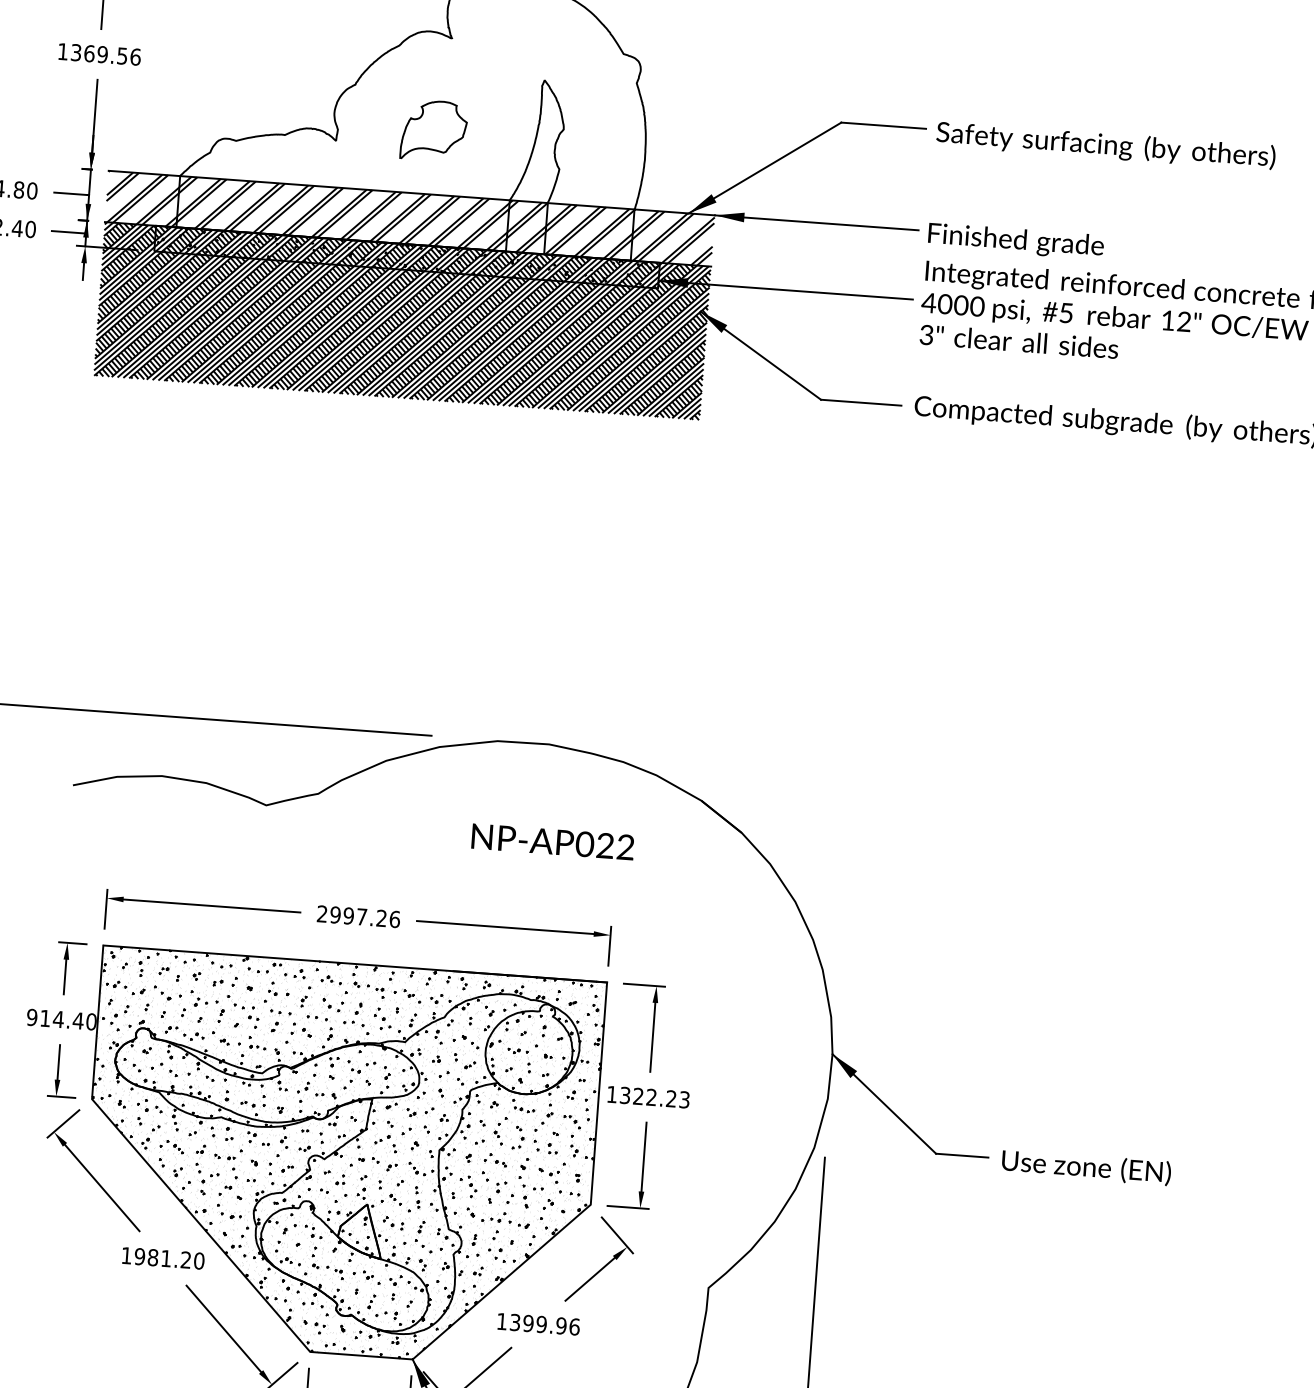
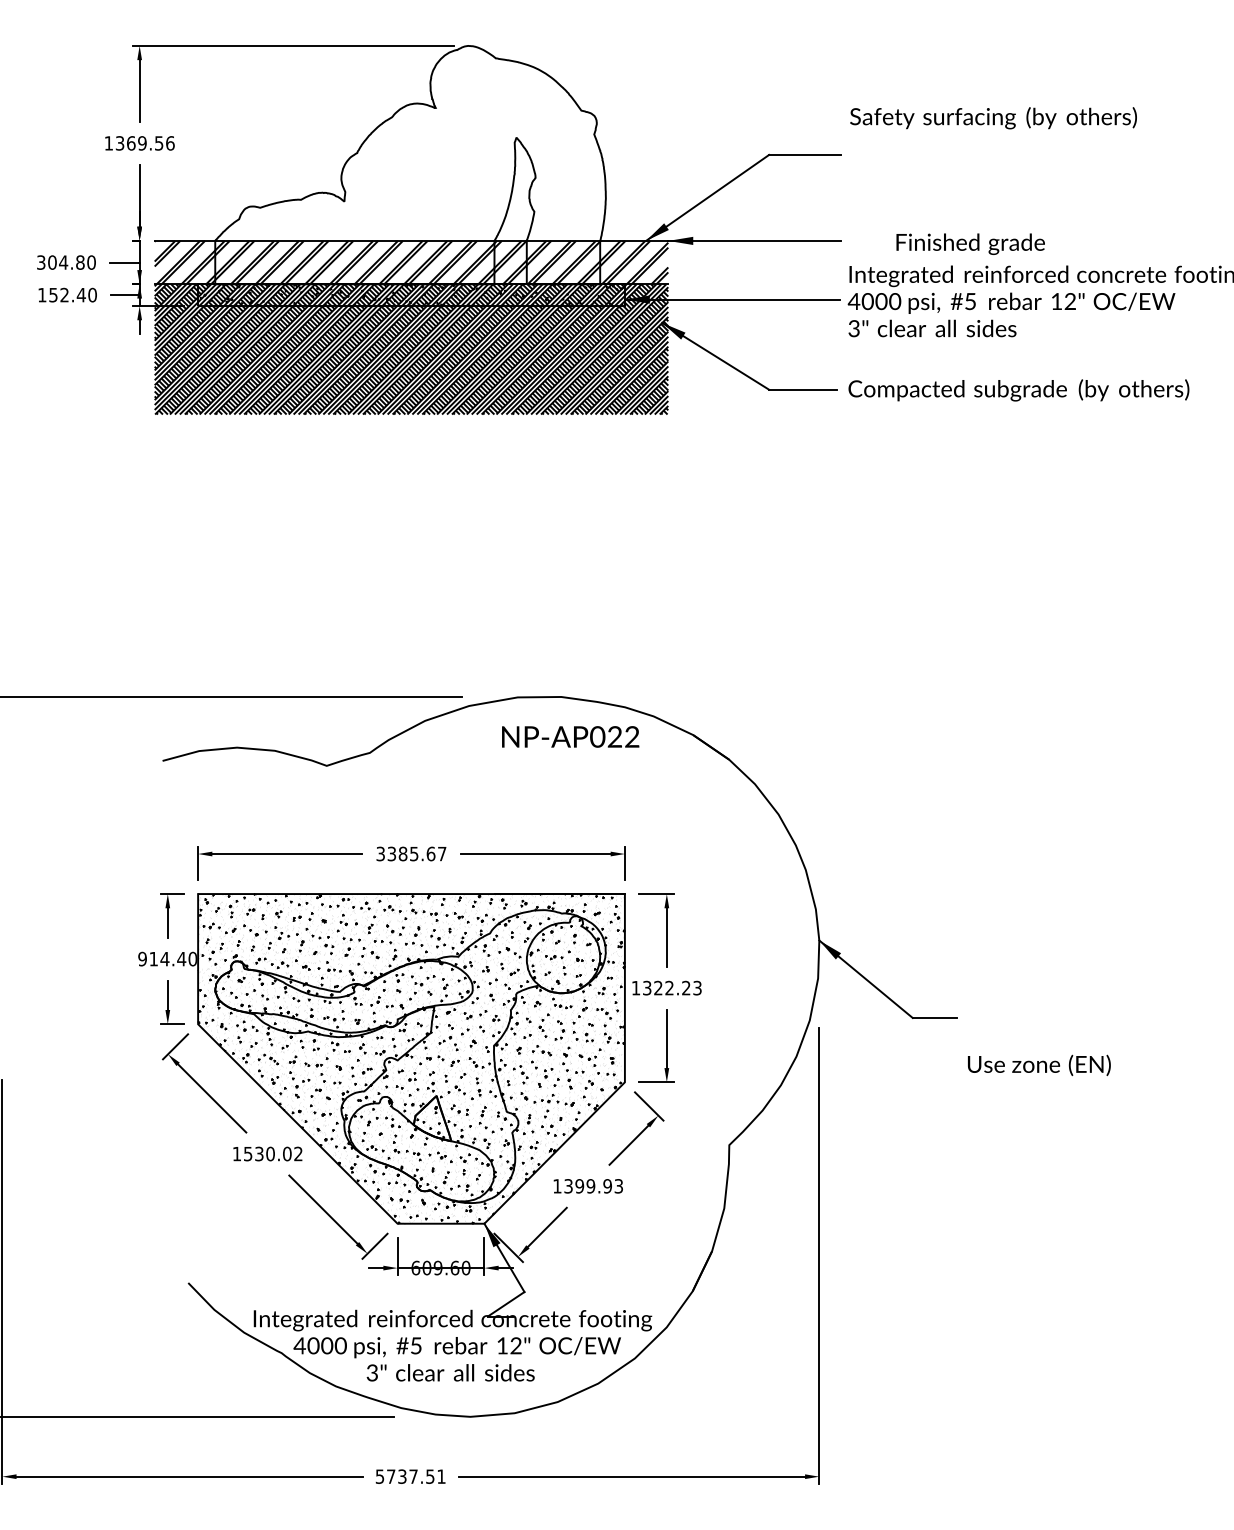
part: (434, 130) -> (426, 186), removed
text: (1105, 146) -> (993, 118), moved
text: (1015, 240) -> (970, 243), moved
text: (552, 841) -> (570, 736), moved
text: (358, 916) -> (411, 853), 2997.26 -> 3385.67
text: (1086, 1166) -> (1039, 1064), moved
text: (168, 1258) -> (272, 1153), 1981.20 -> 1530.02
text: (574, 1327) -> (618, 1186), 1399.96 -> 1399.93

